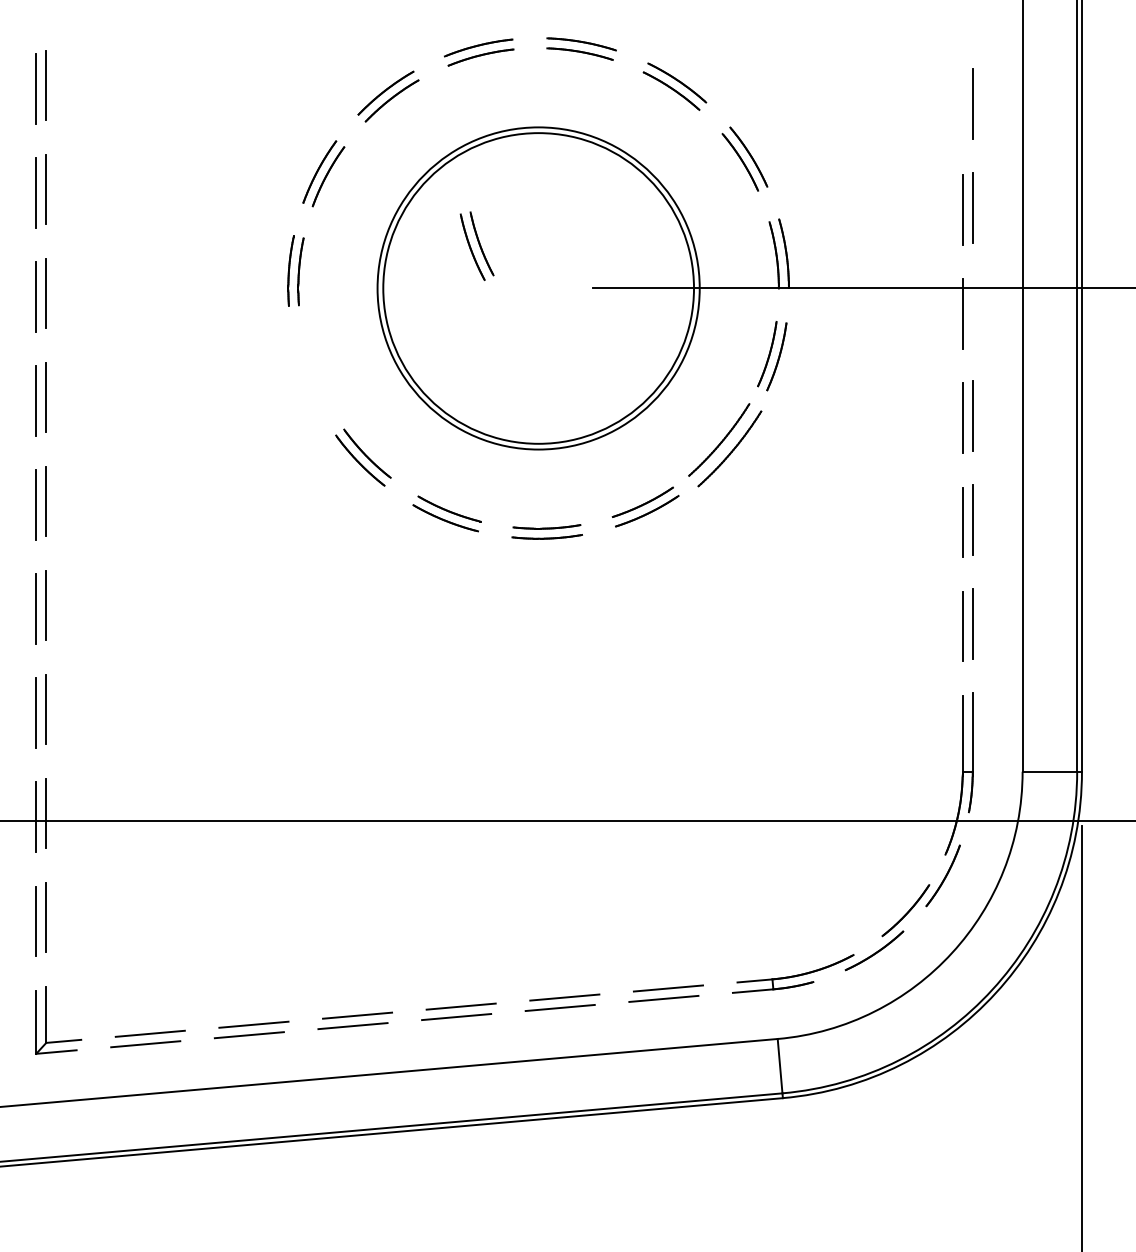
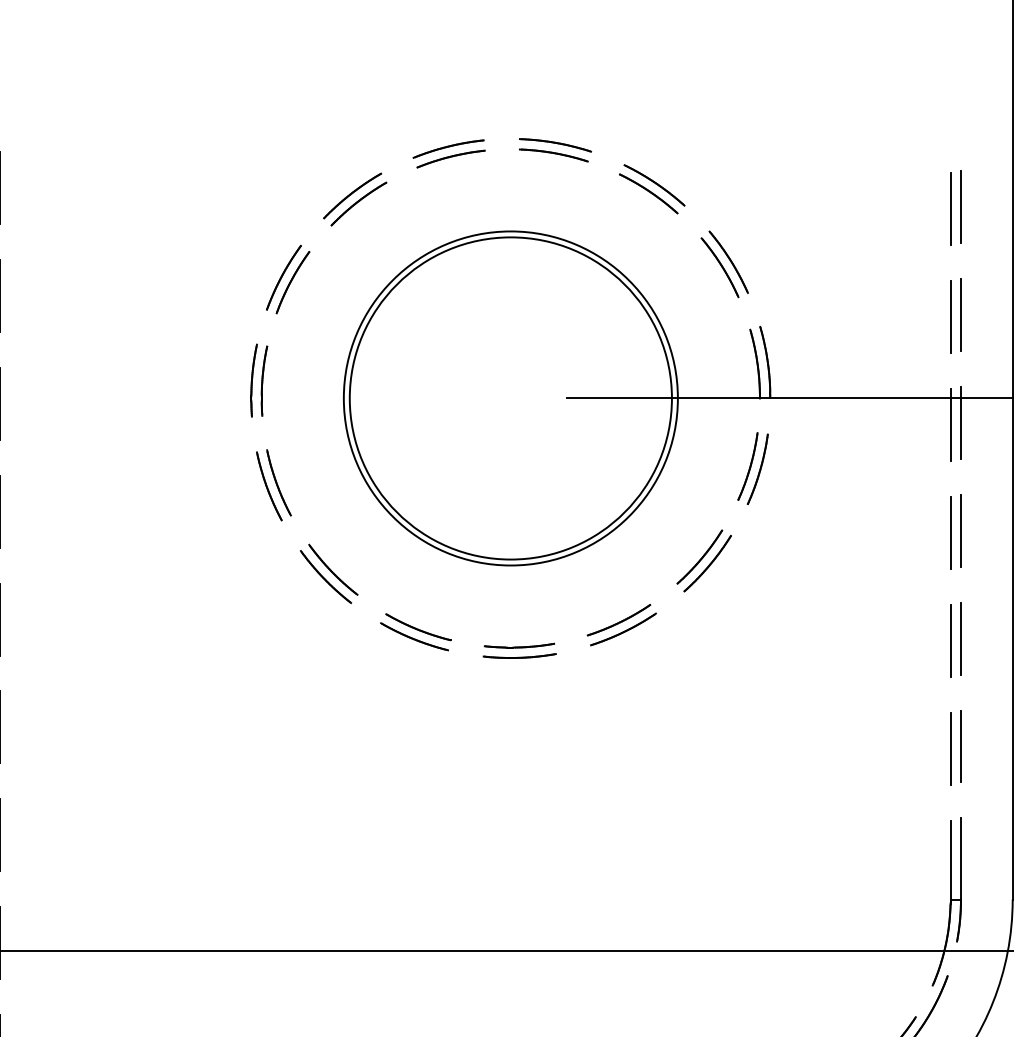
line: (962, 105) -> (950, 208), added
part: (476, 245) -> (273, 484), moved
line: (972, 311) -> (960, 422), added
part: (724, 444) -> (703, 560), size x0.71

